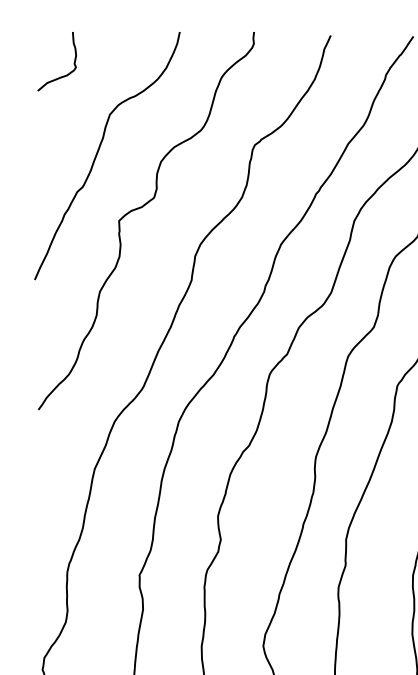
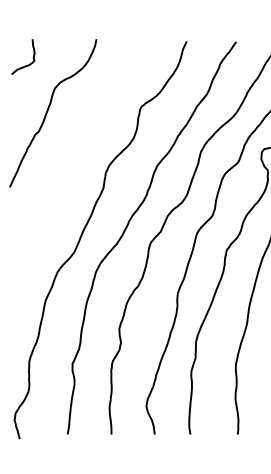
curve: (139, 209) -> (72, 145), removed

